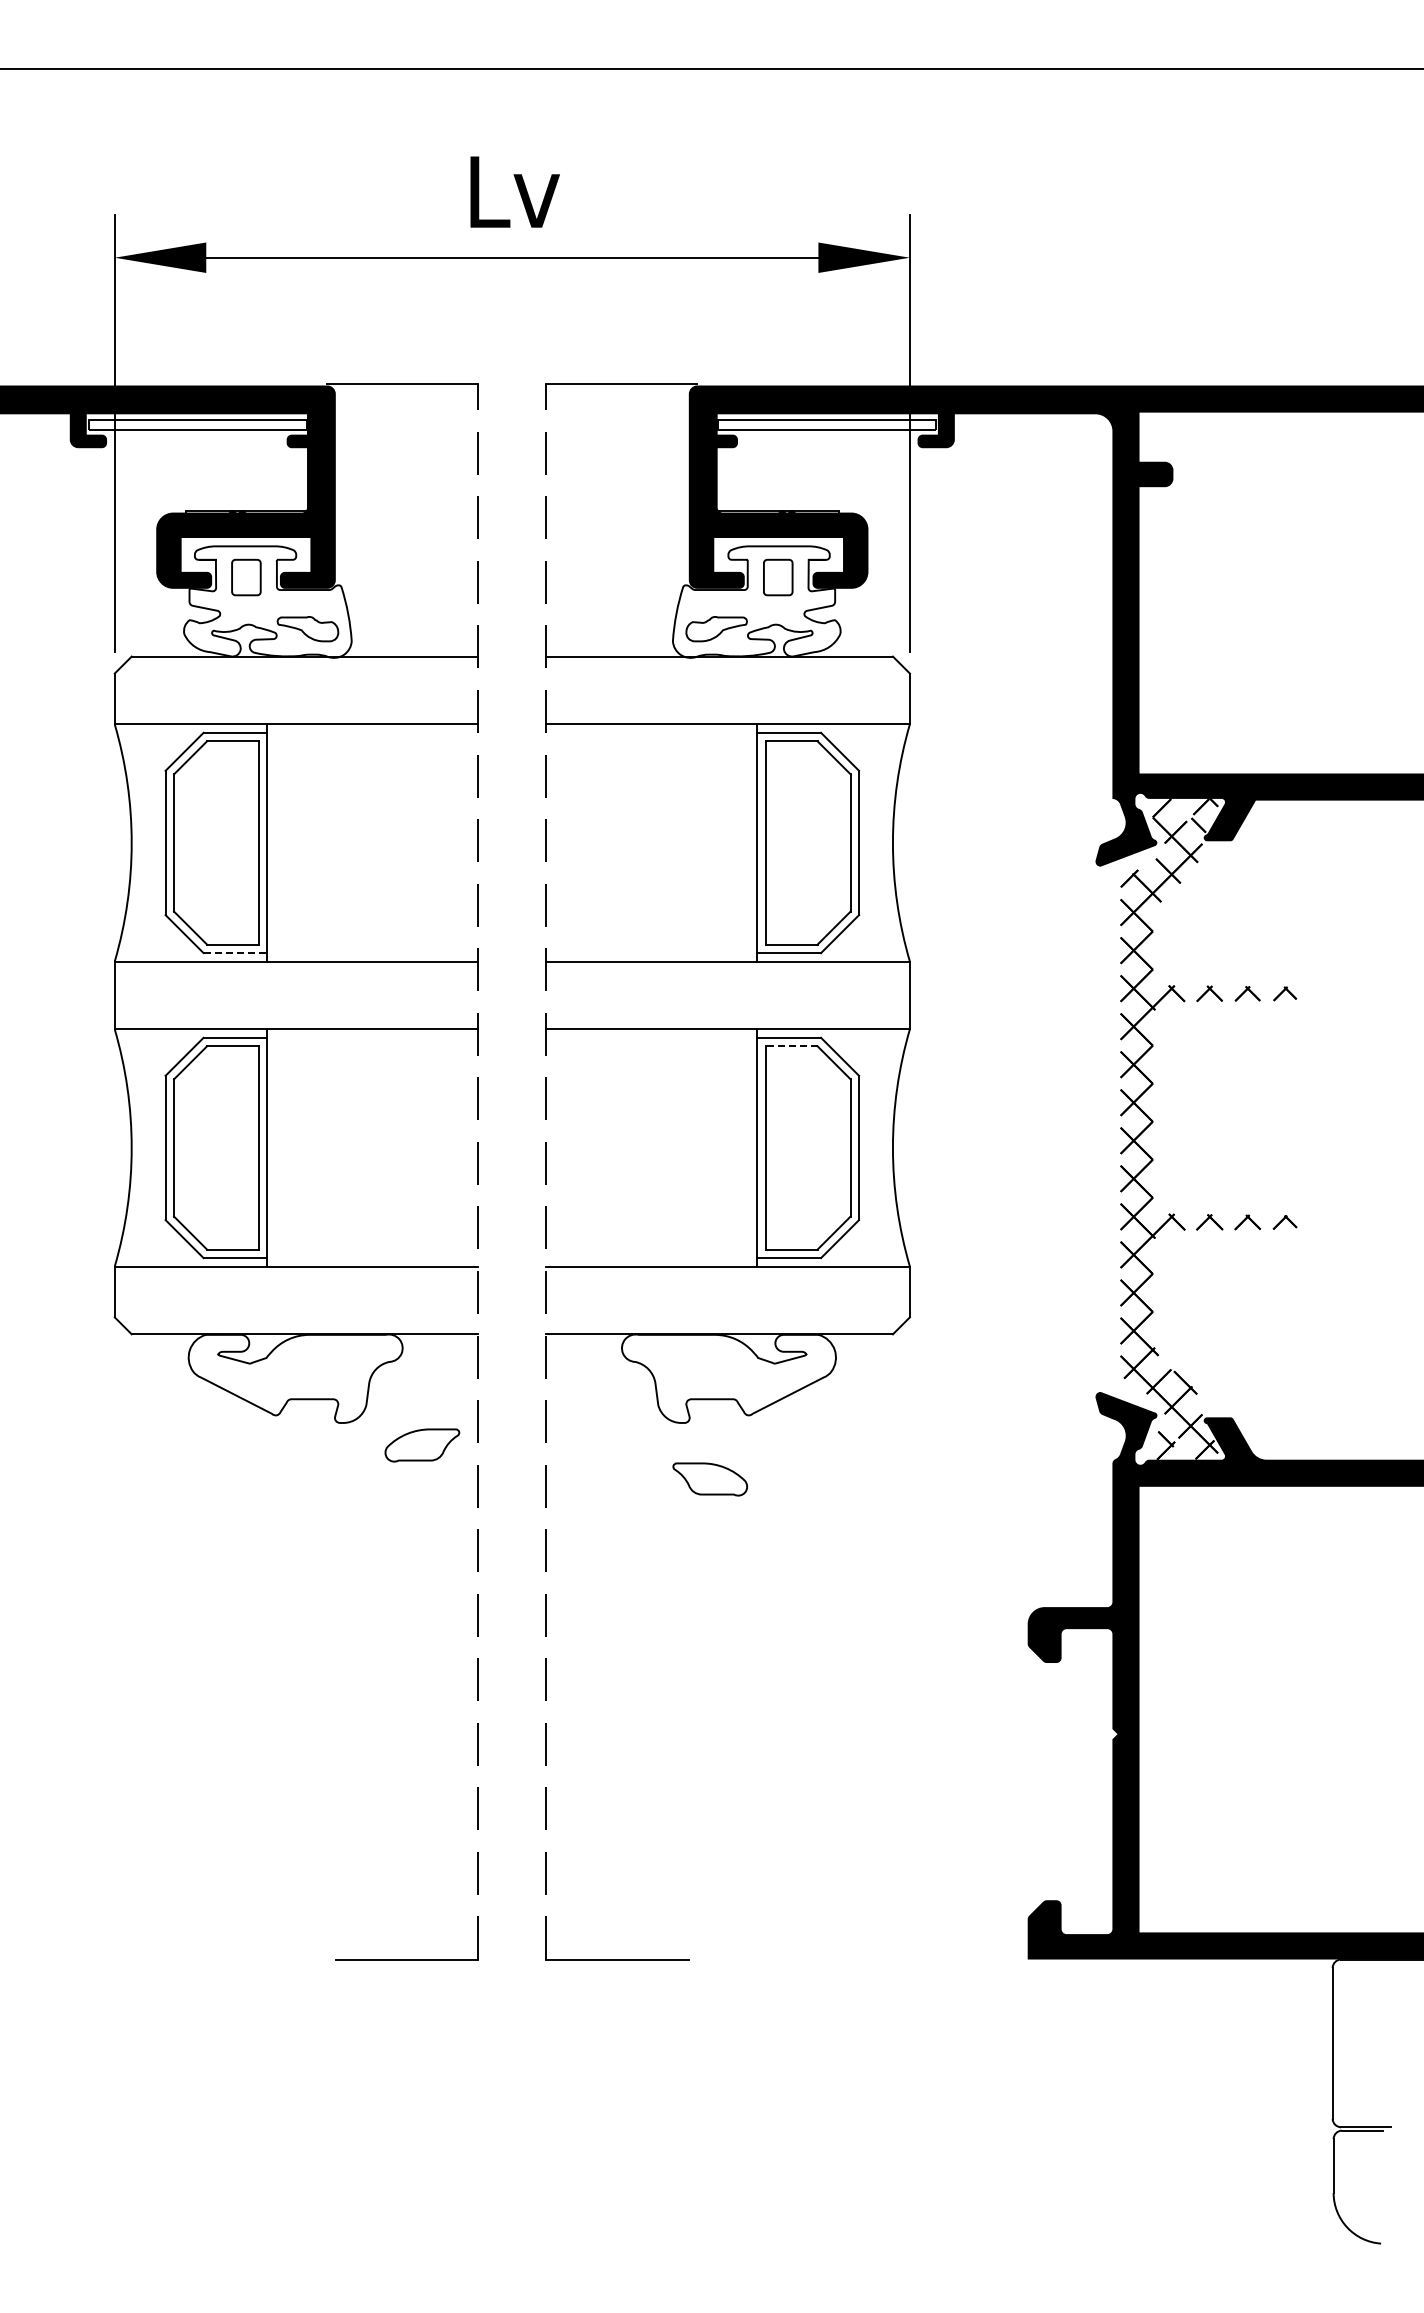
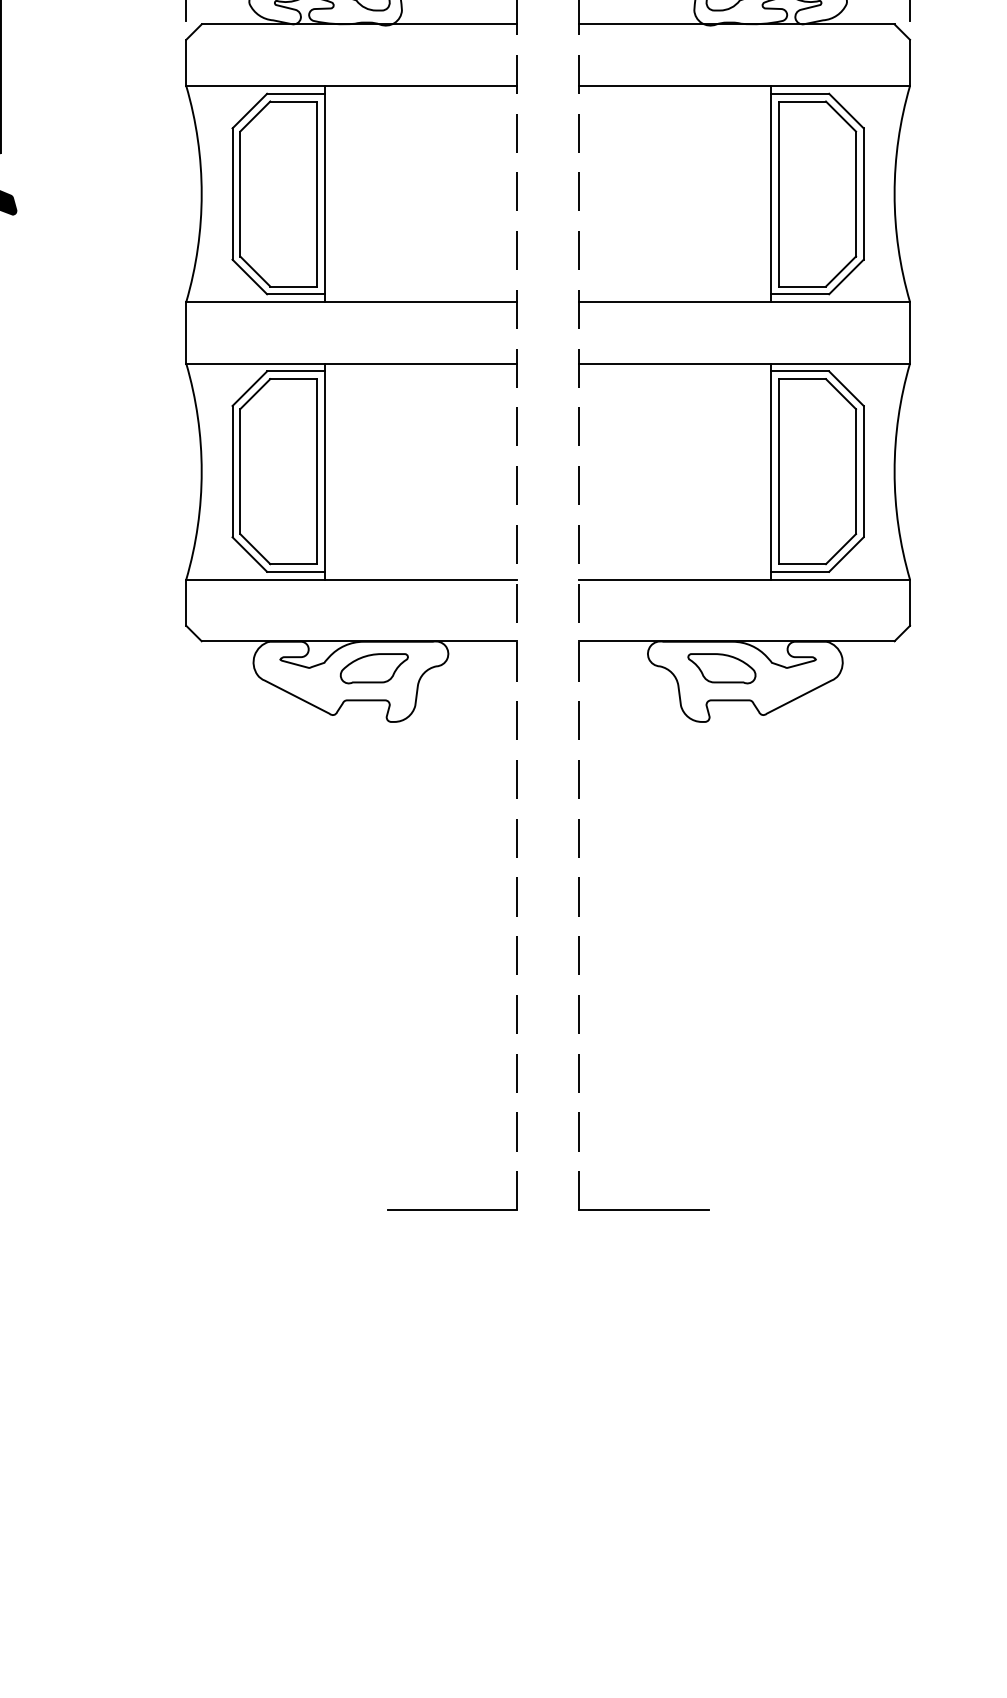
line: (235, 953) -> (296, 294), dashed -> solid
line: (791, 1046) -> (802, 379), dashed -> solid
part: (422, 1445) -> (374, 668), moved
part: (709, 1479) -> (721, 668), moved

